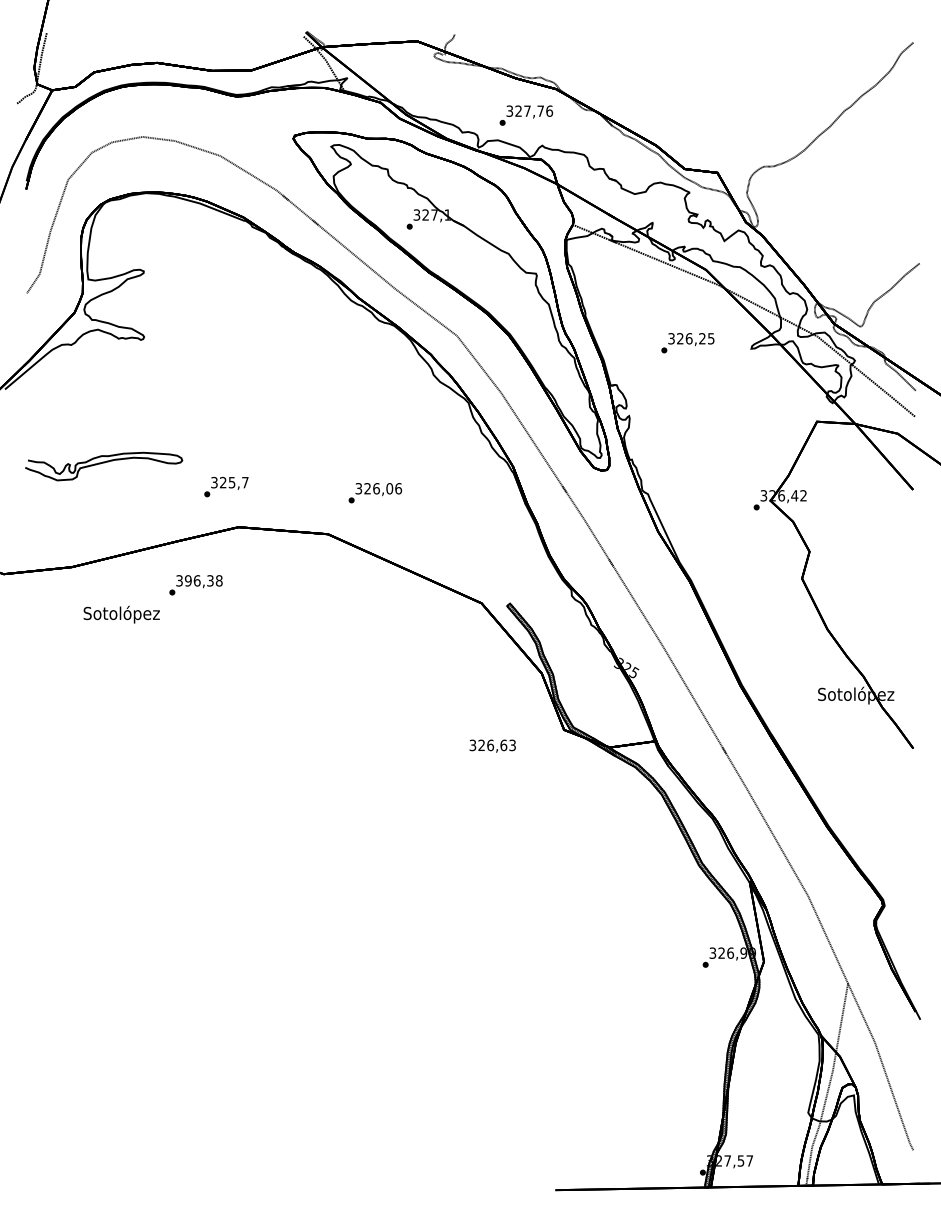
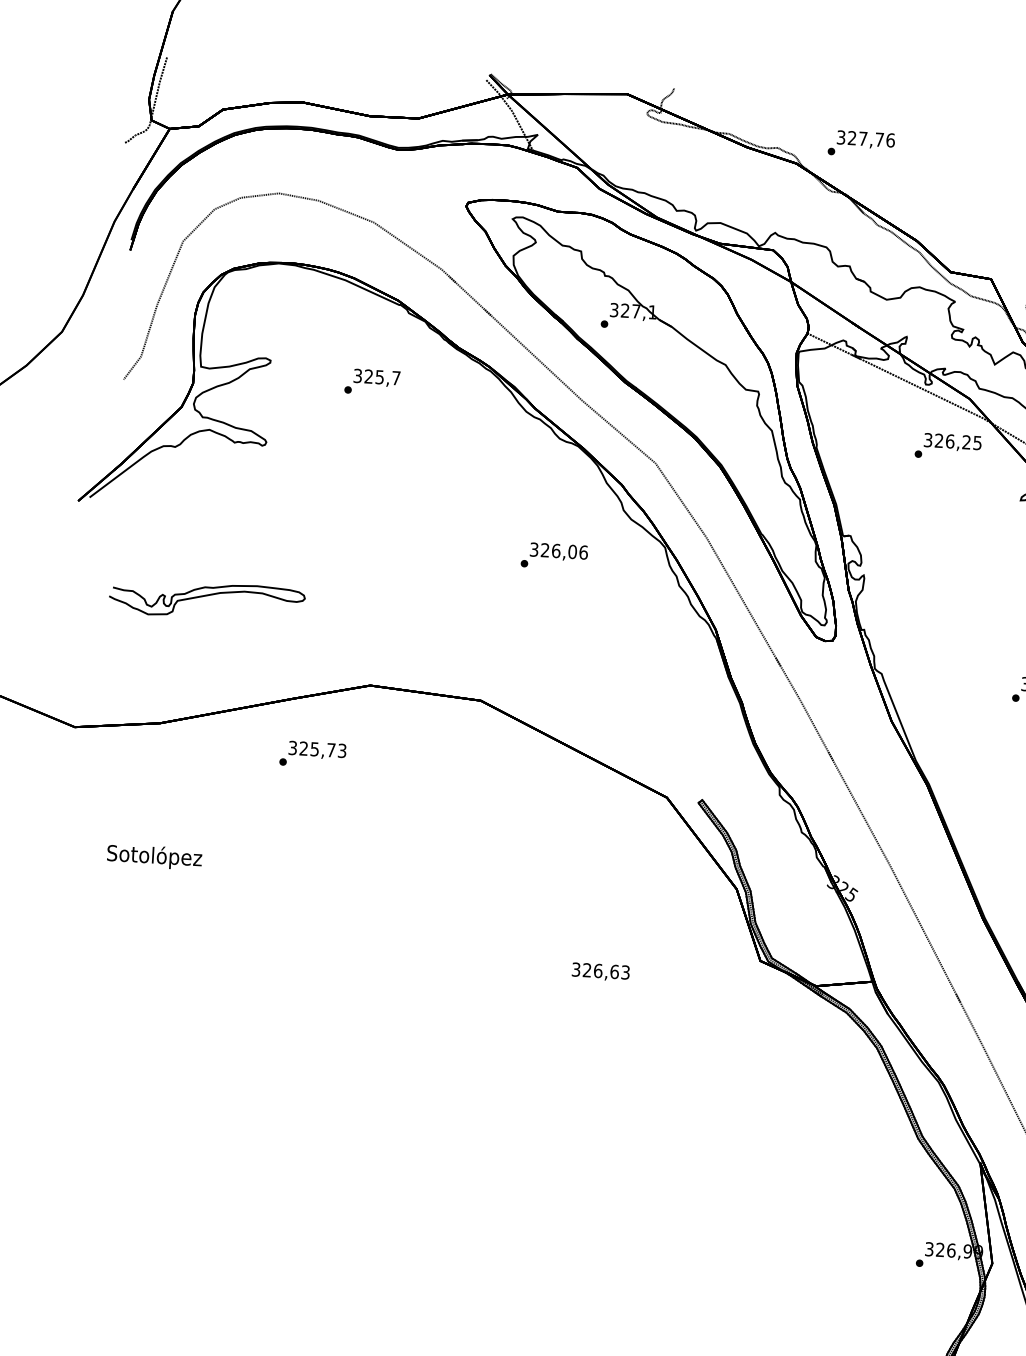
text: (526, 115) -> (861, 144), moved
text: (687, 343) -> (947, 447), moved
text: (226, 487) -> (372, 382), moved
text: (375, 493) -> (554, 556), moved
text: (203, 580) -> (322, 749), 396,38 -> 325,73
text: (121, 614) -> (154, 856), moved
text: (492, 745) -> (600, 971), moved

